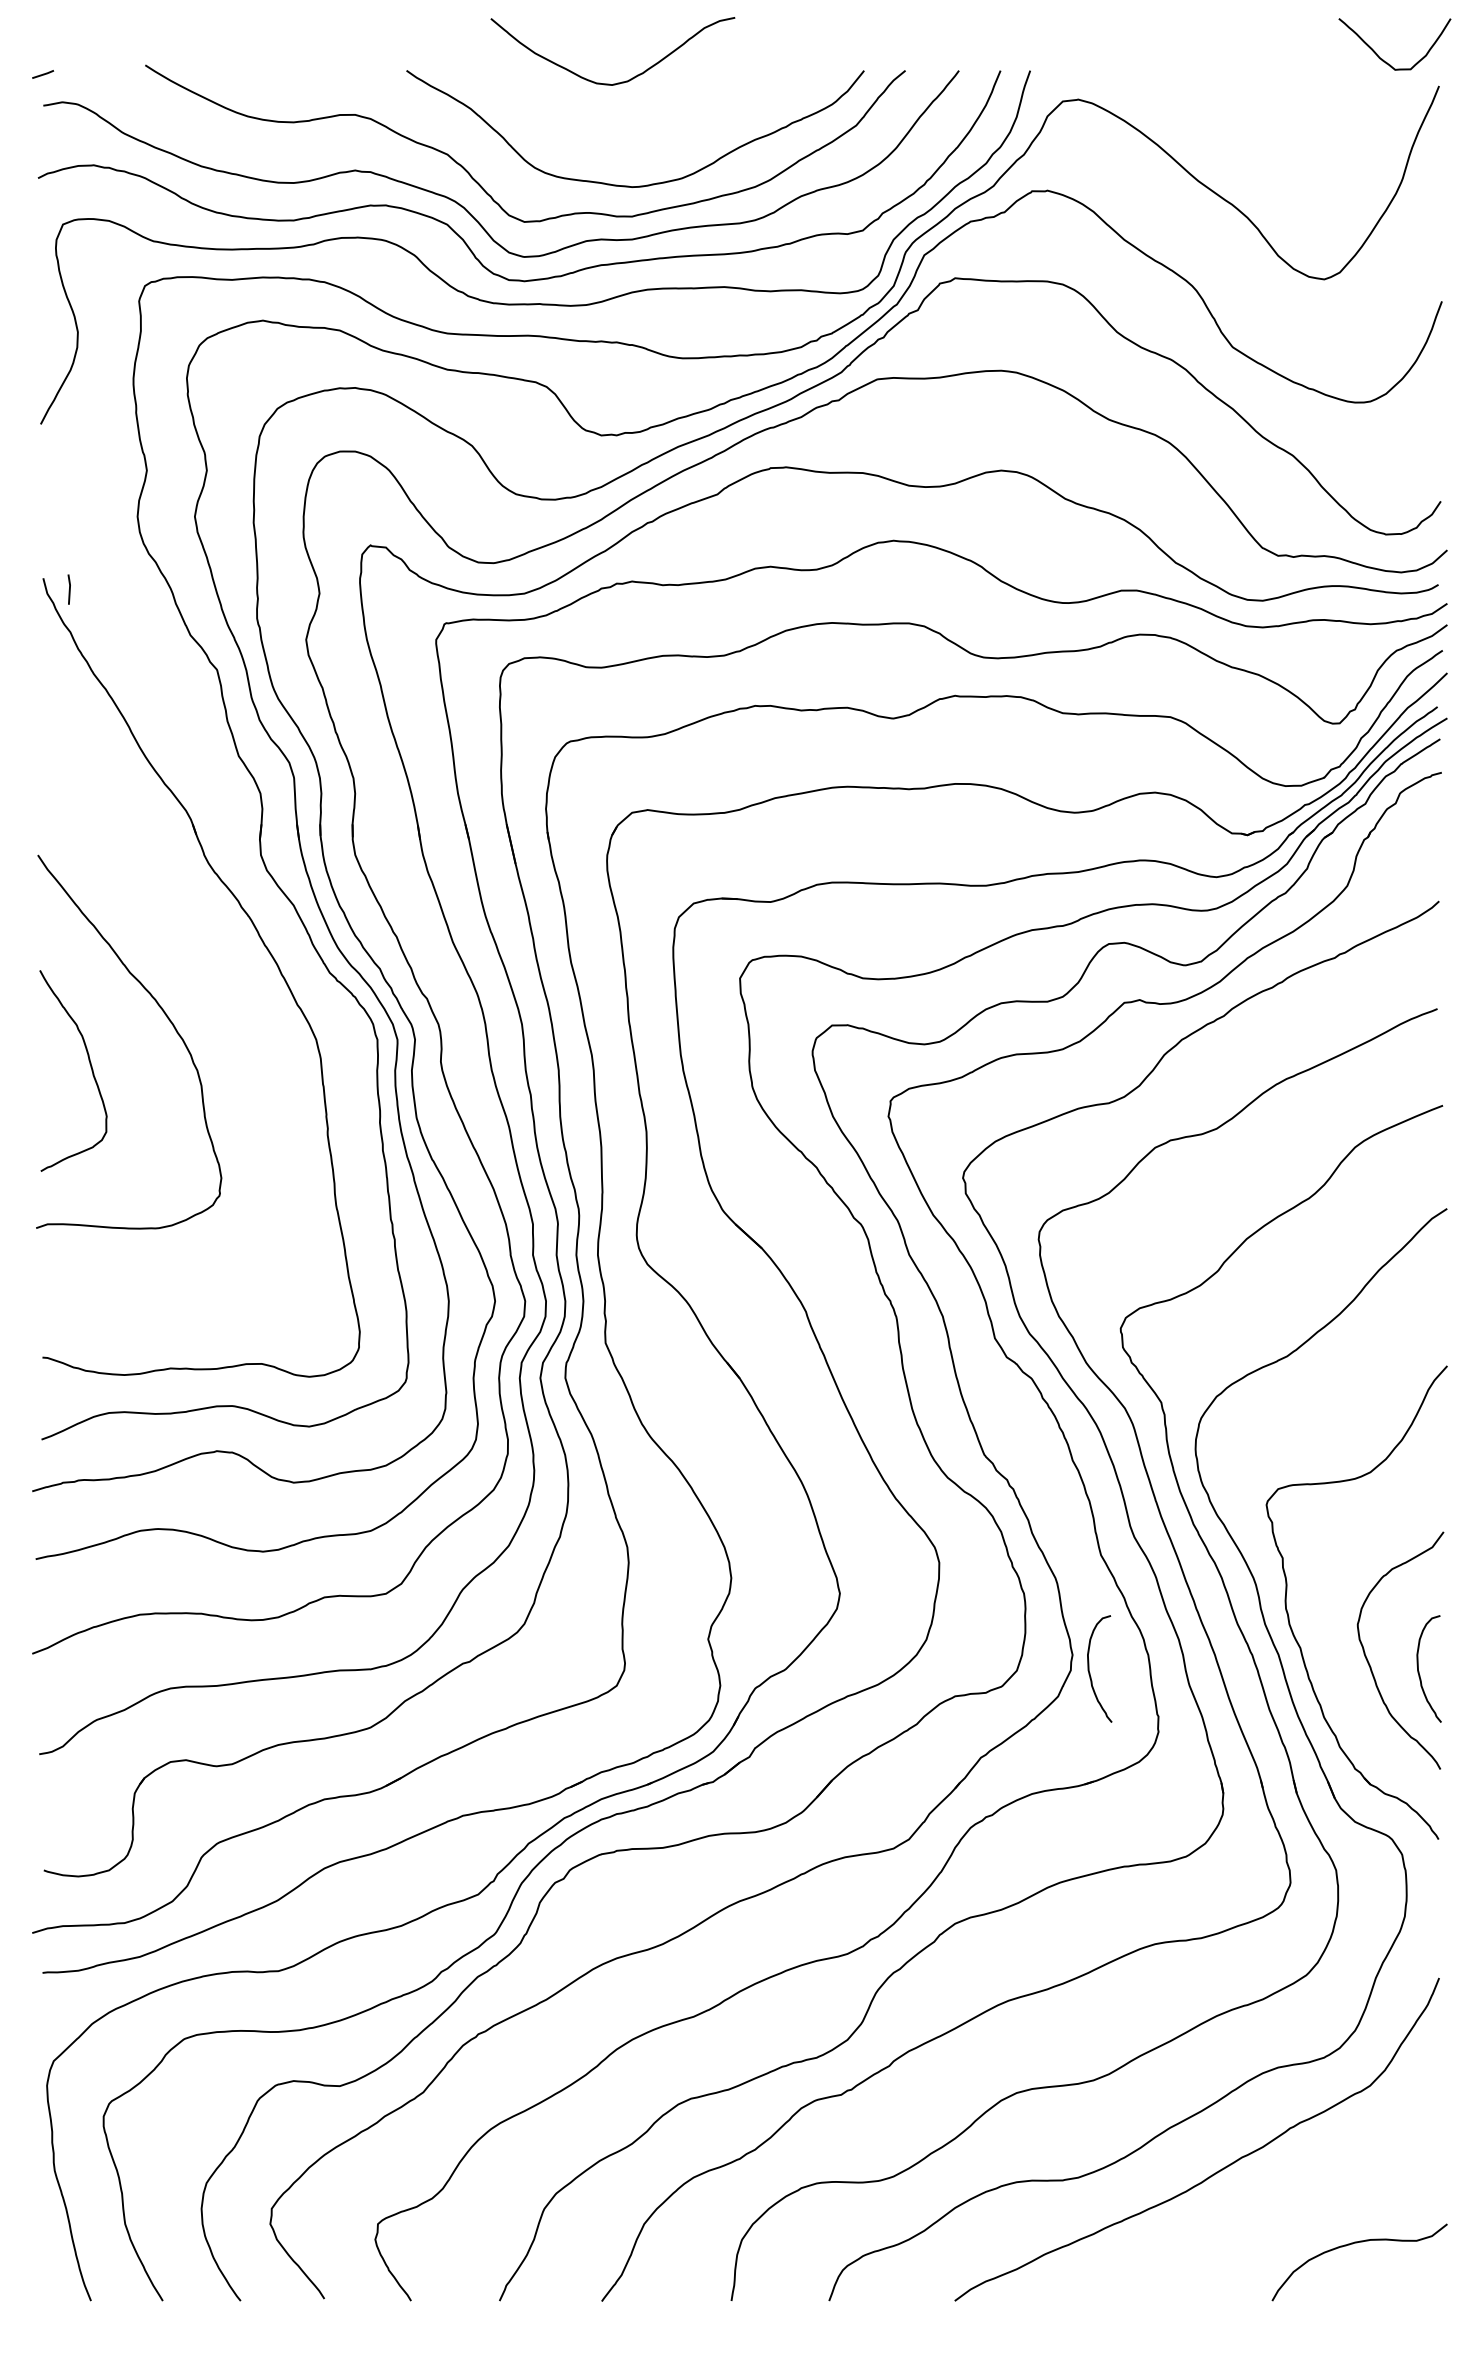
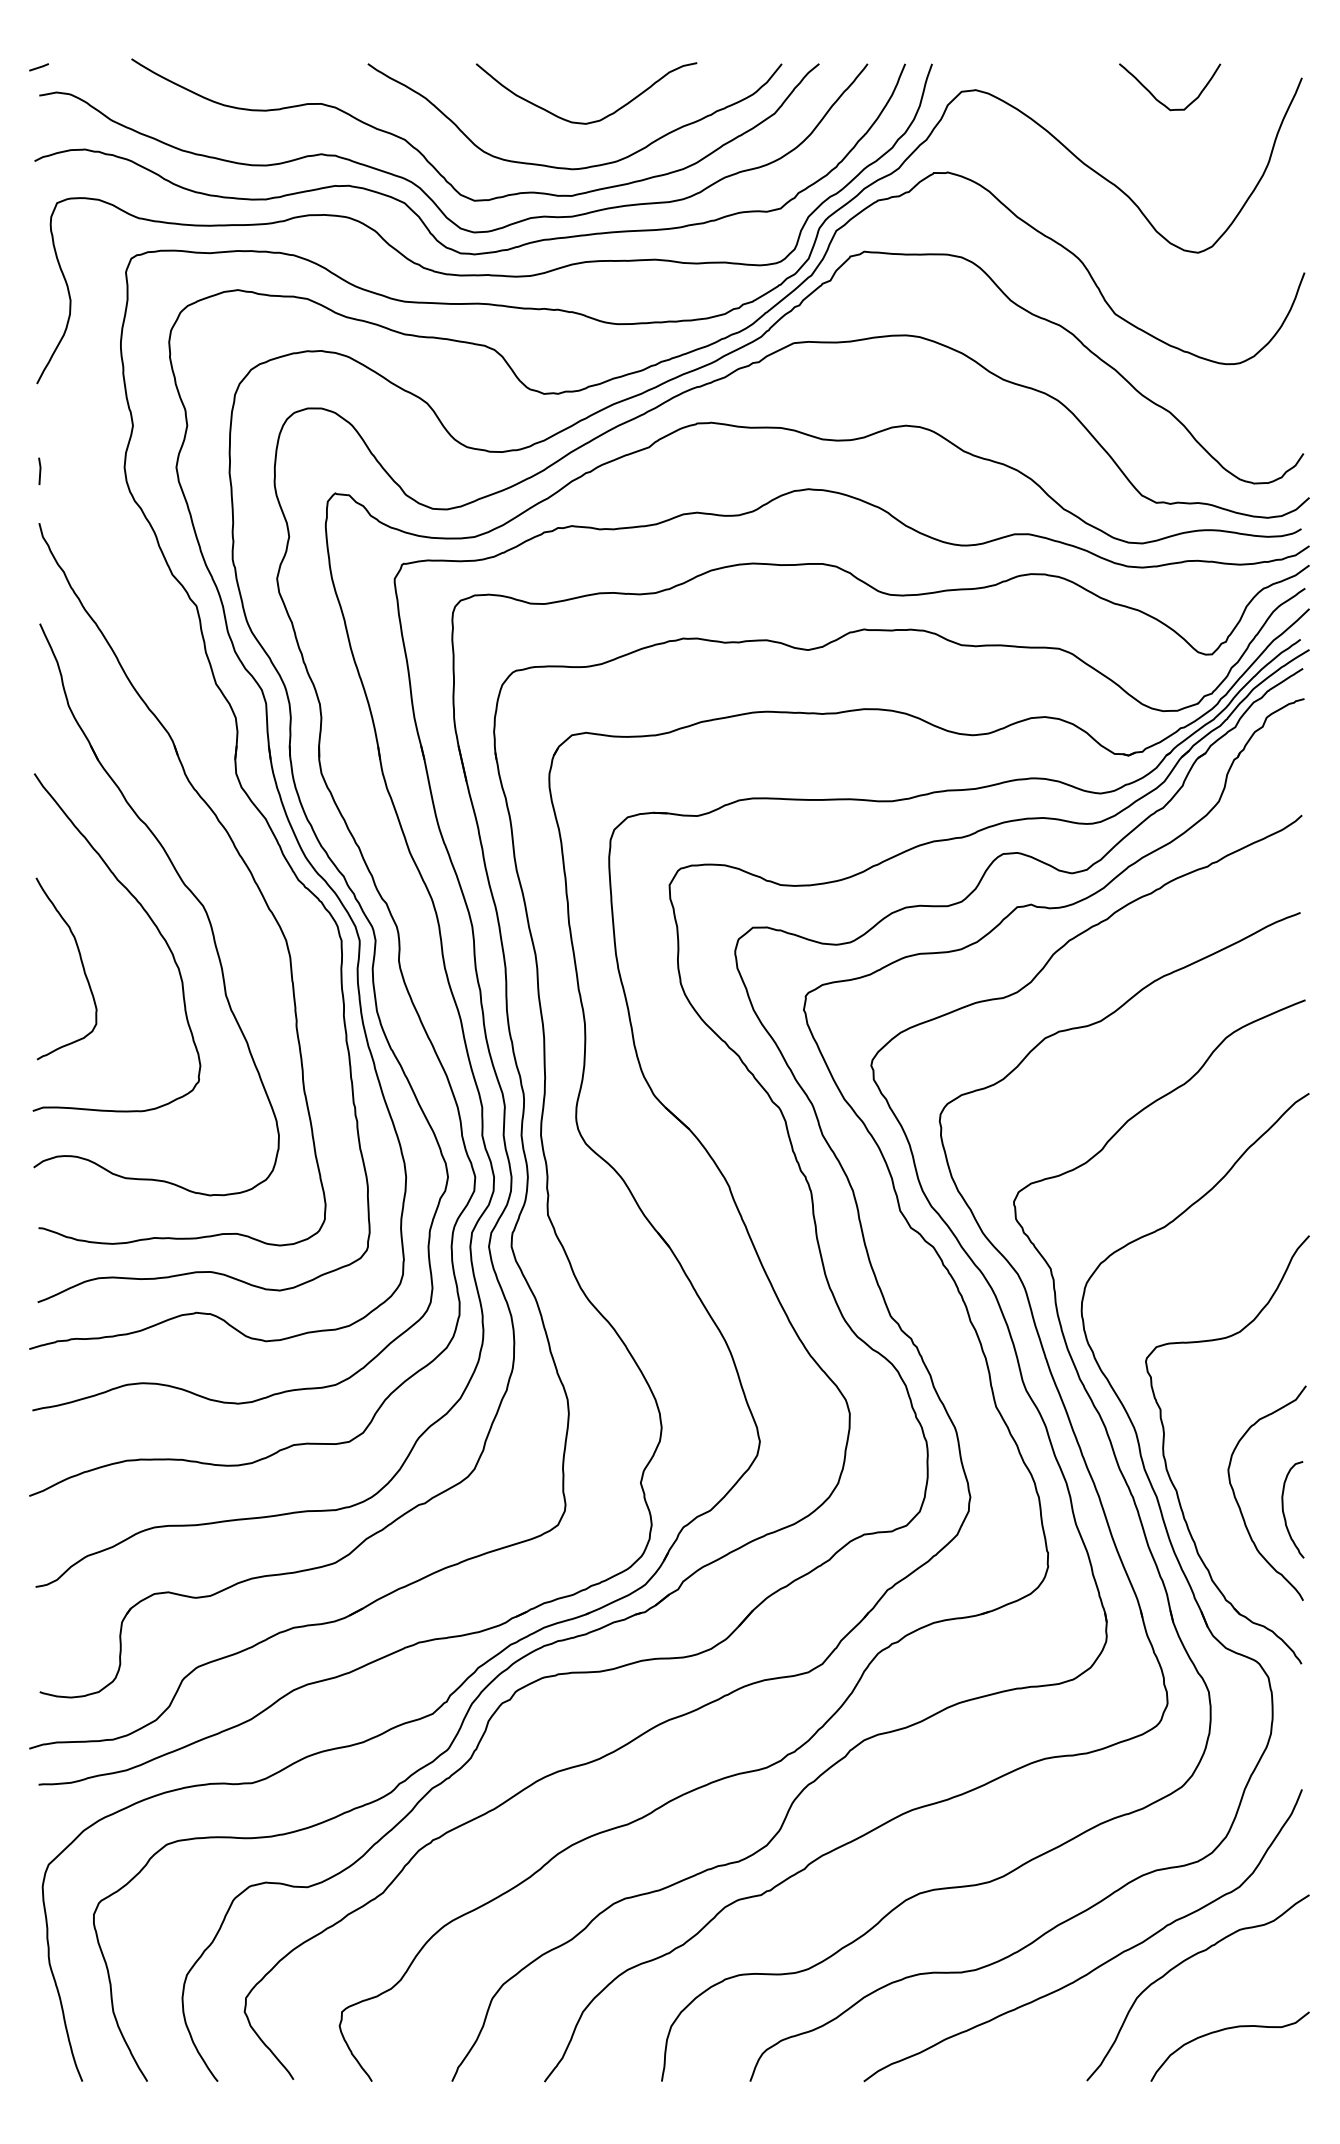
curve: (1386, 61) -> (1162, 102), moved
curve: (617, 82) -> (590, 121), moved
line: (68, 588) -> (39, 470), moved
part: (206, 982) -> (186, 888), added
curve: (1090, 1671) -> (986, 1512), removed
curve: (1307, 2170) -> (1182, 1963), added

